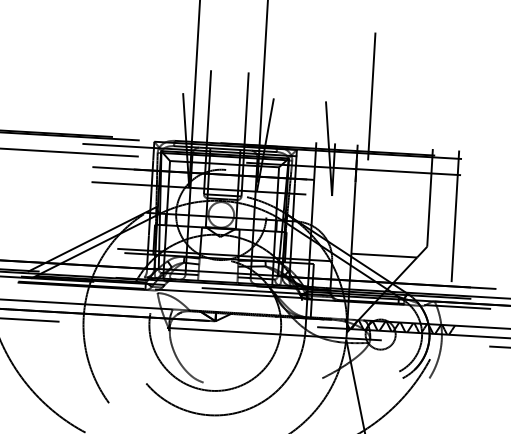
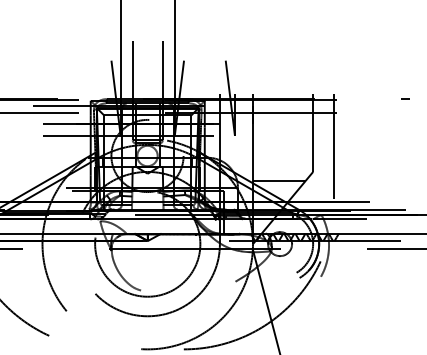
line: (372, 96) -> (262, 54), removed

